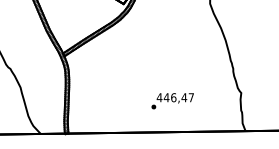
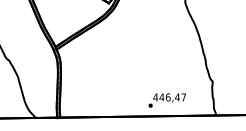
text: (172, 101) -> (167, 100), moved

